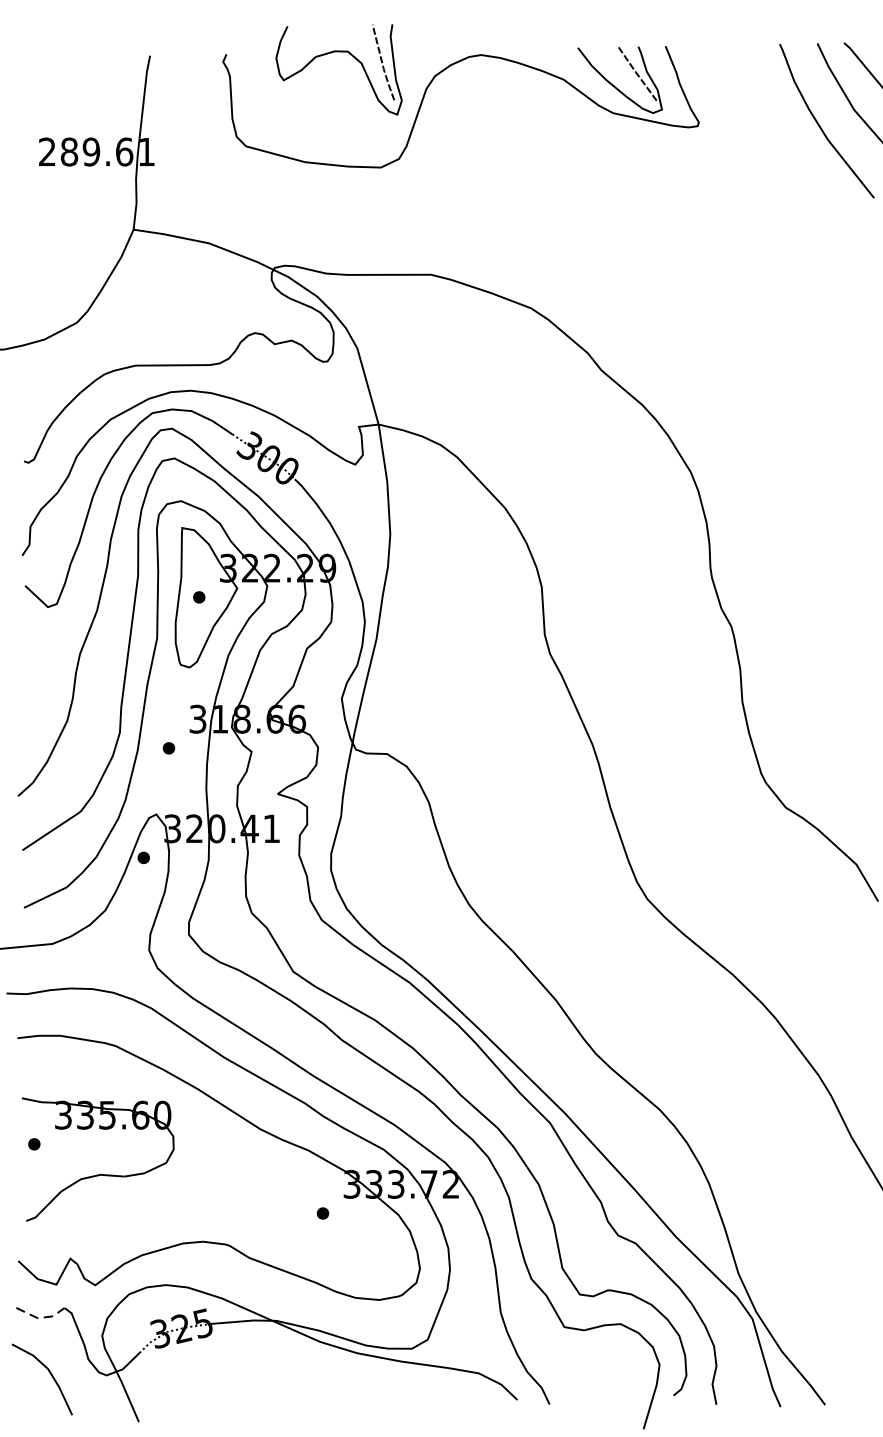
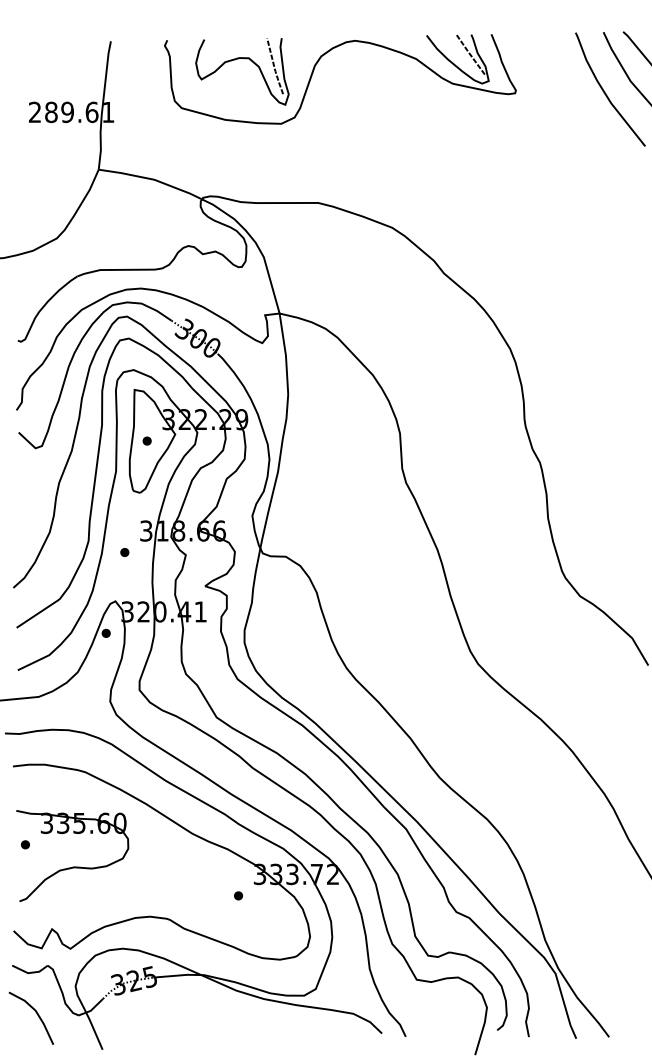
part: (341, 53) -> (244, 59), moved
line: (41, 1317) -> (30, 972), dashed -> solid

